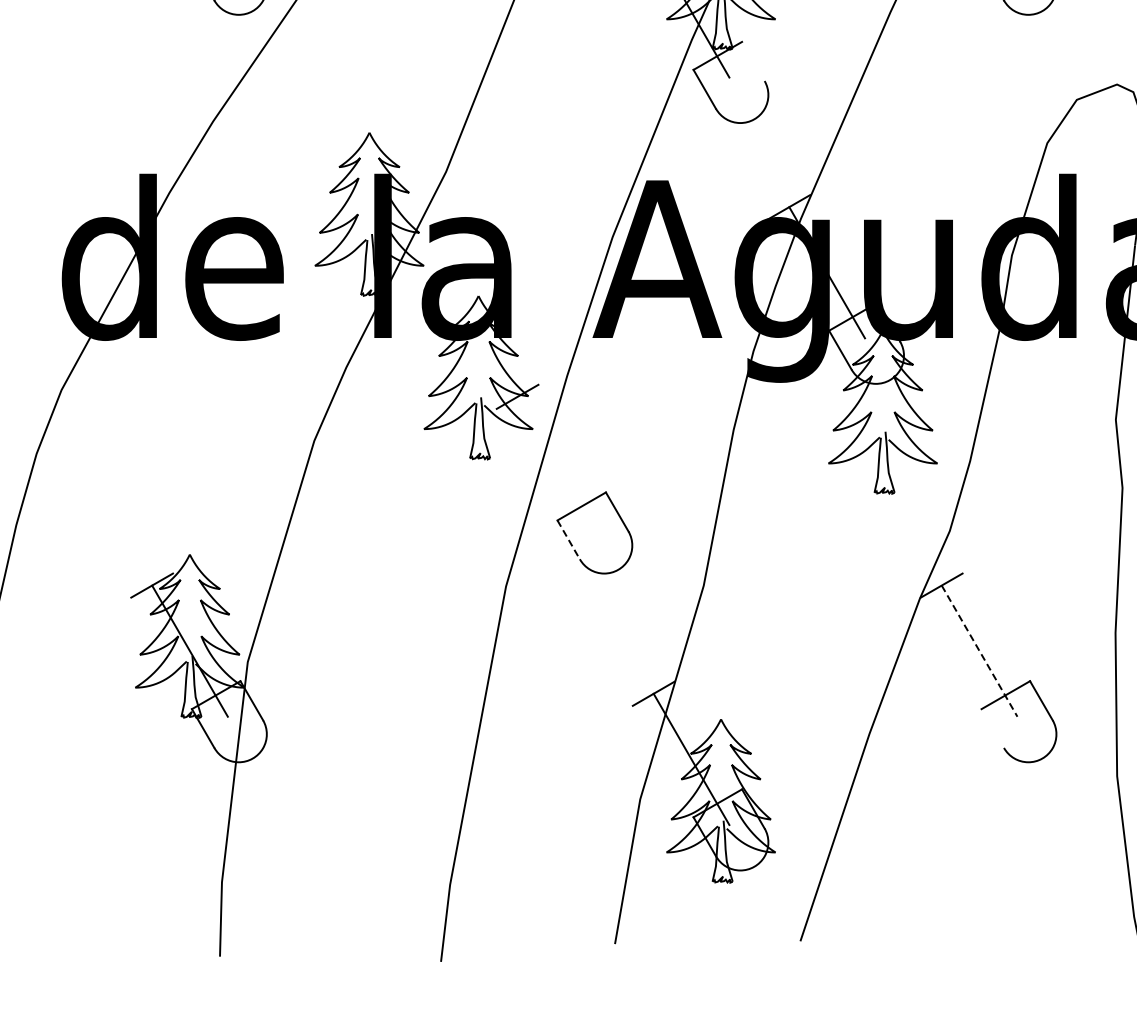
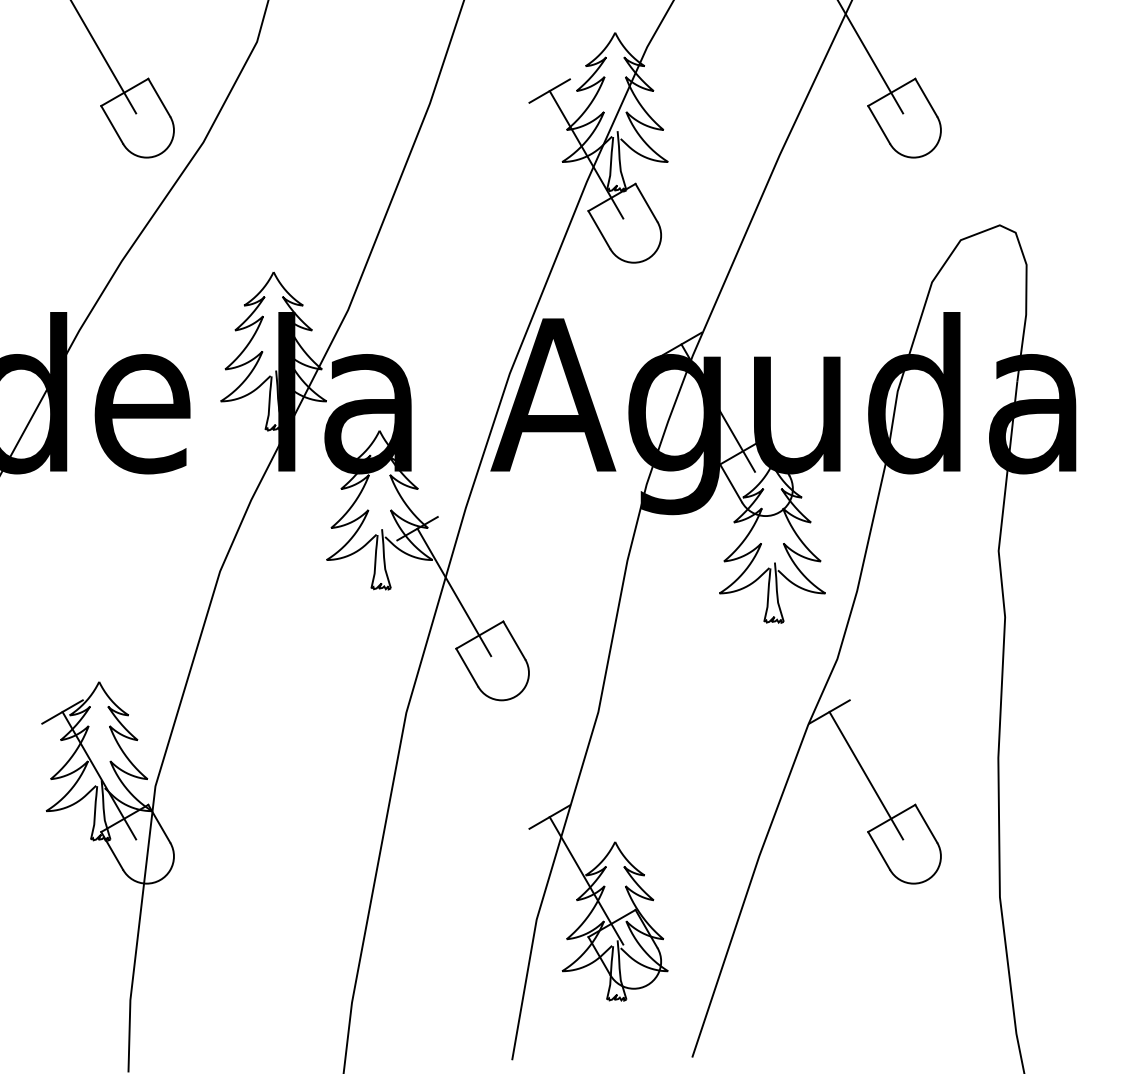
line: (753, 61) -> (646, 202), added
line: (555, 462) -> (454, 592), added
line: (569, 539) -> (467, 667), dashed -> solid
line: (979, 650) -> (866, 775), dashed -> solid
line: (992, 728) -> (878, 850), added

